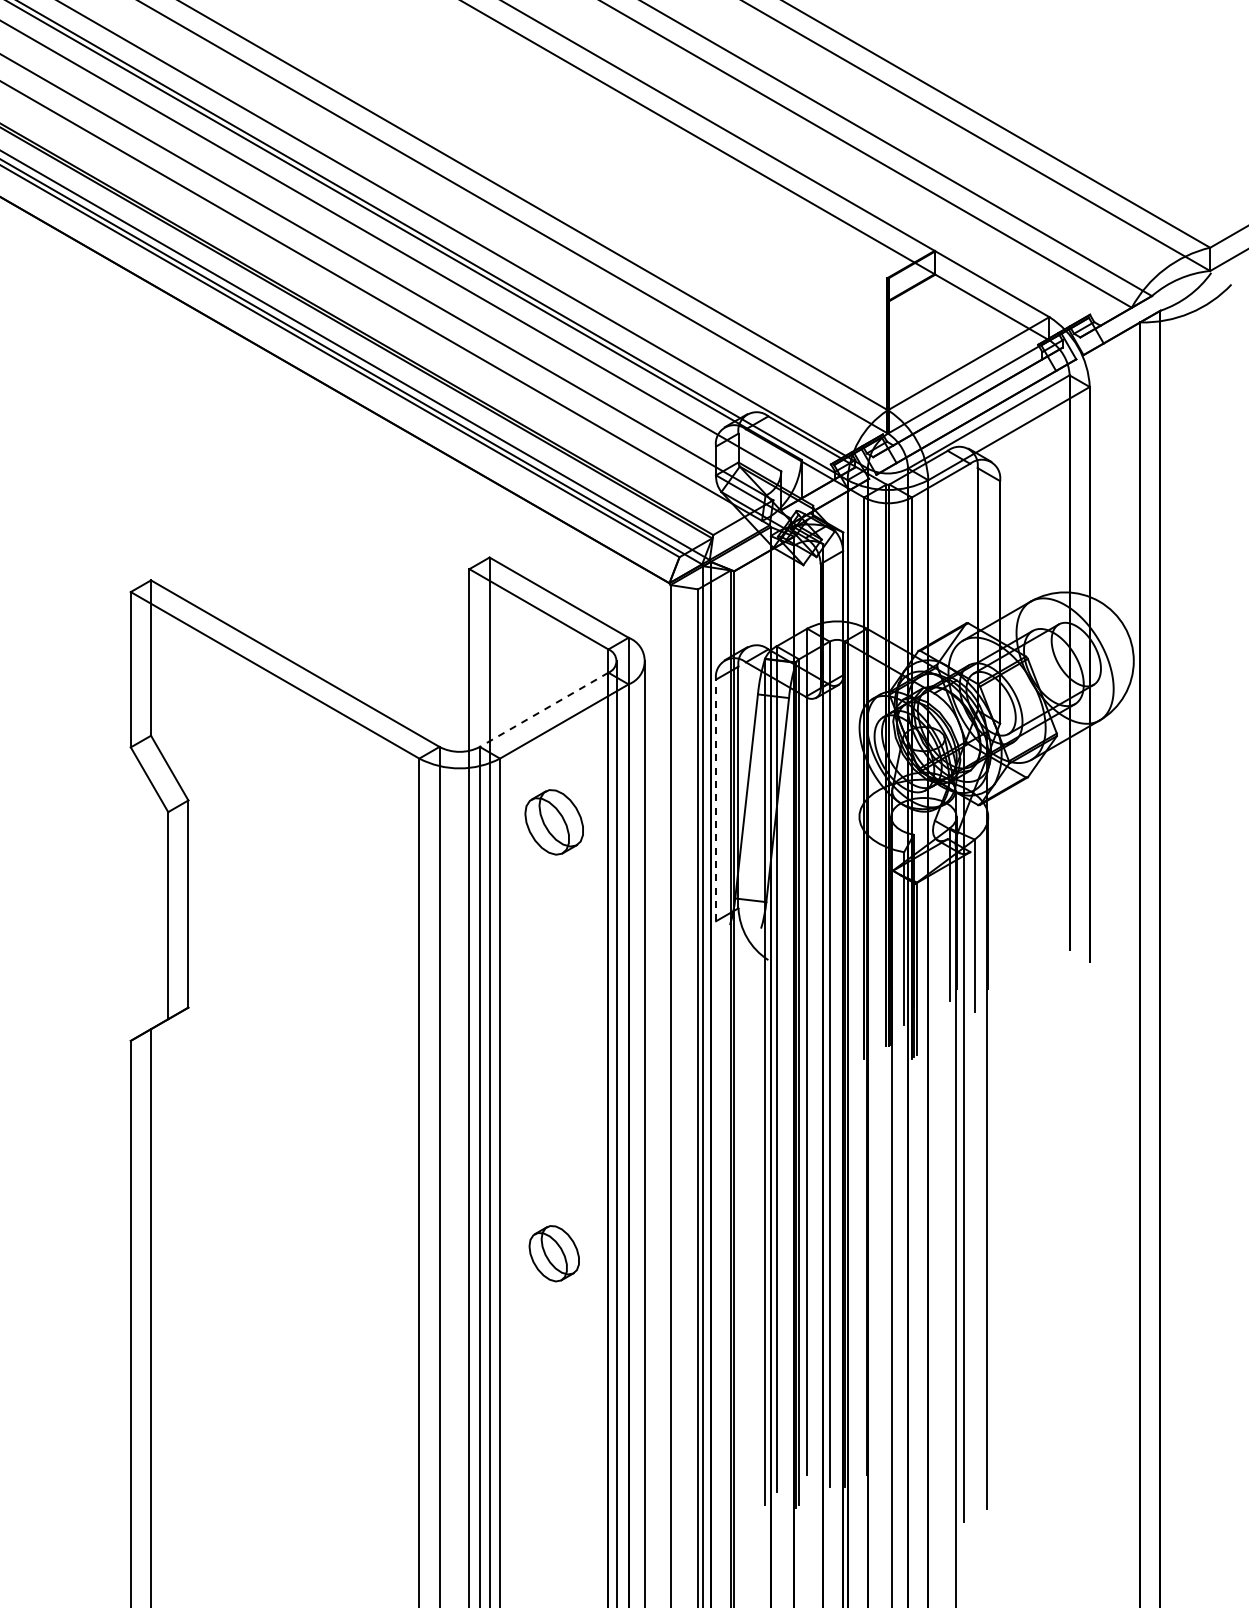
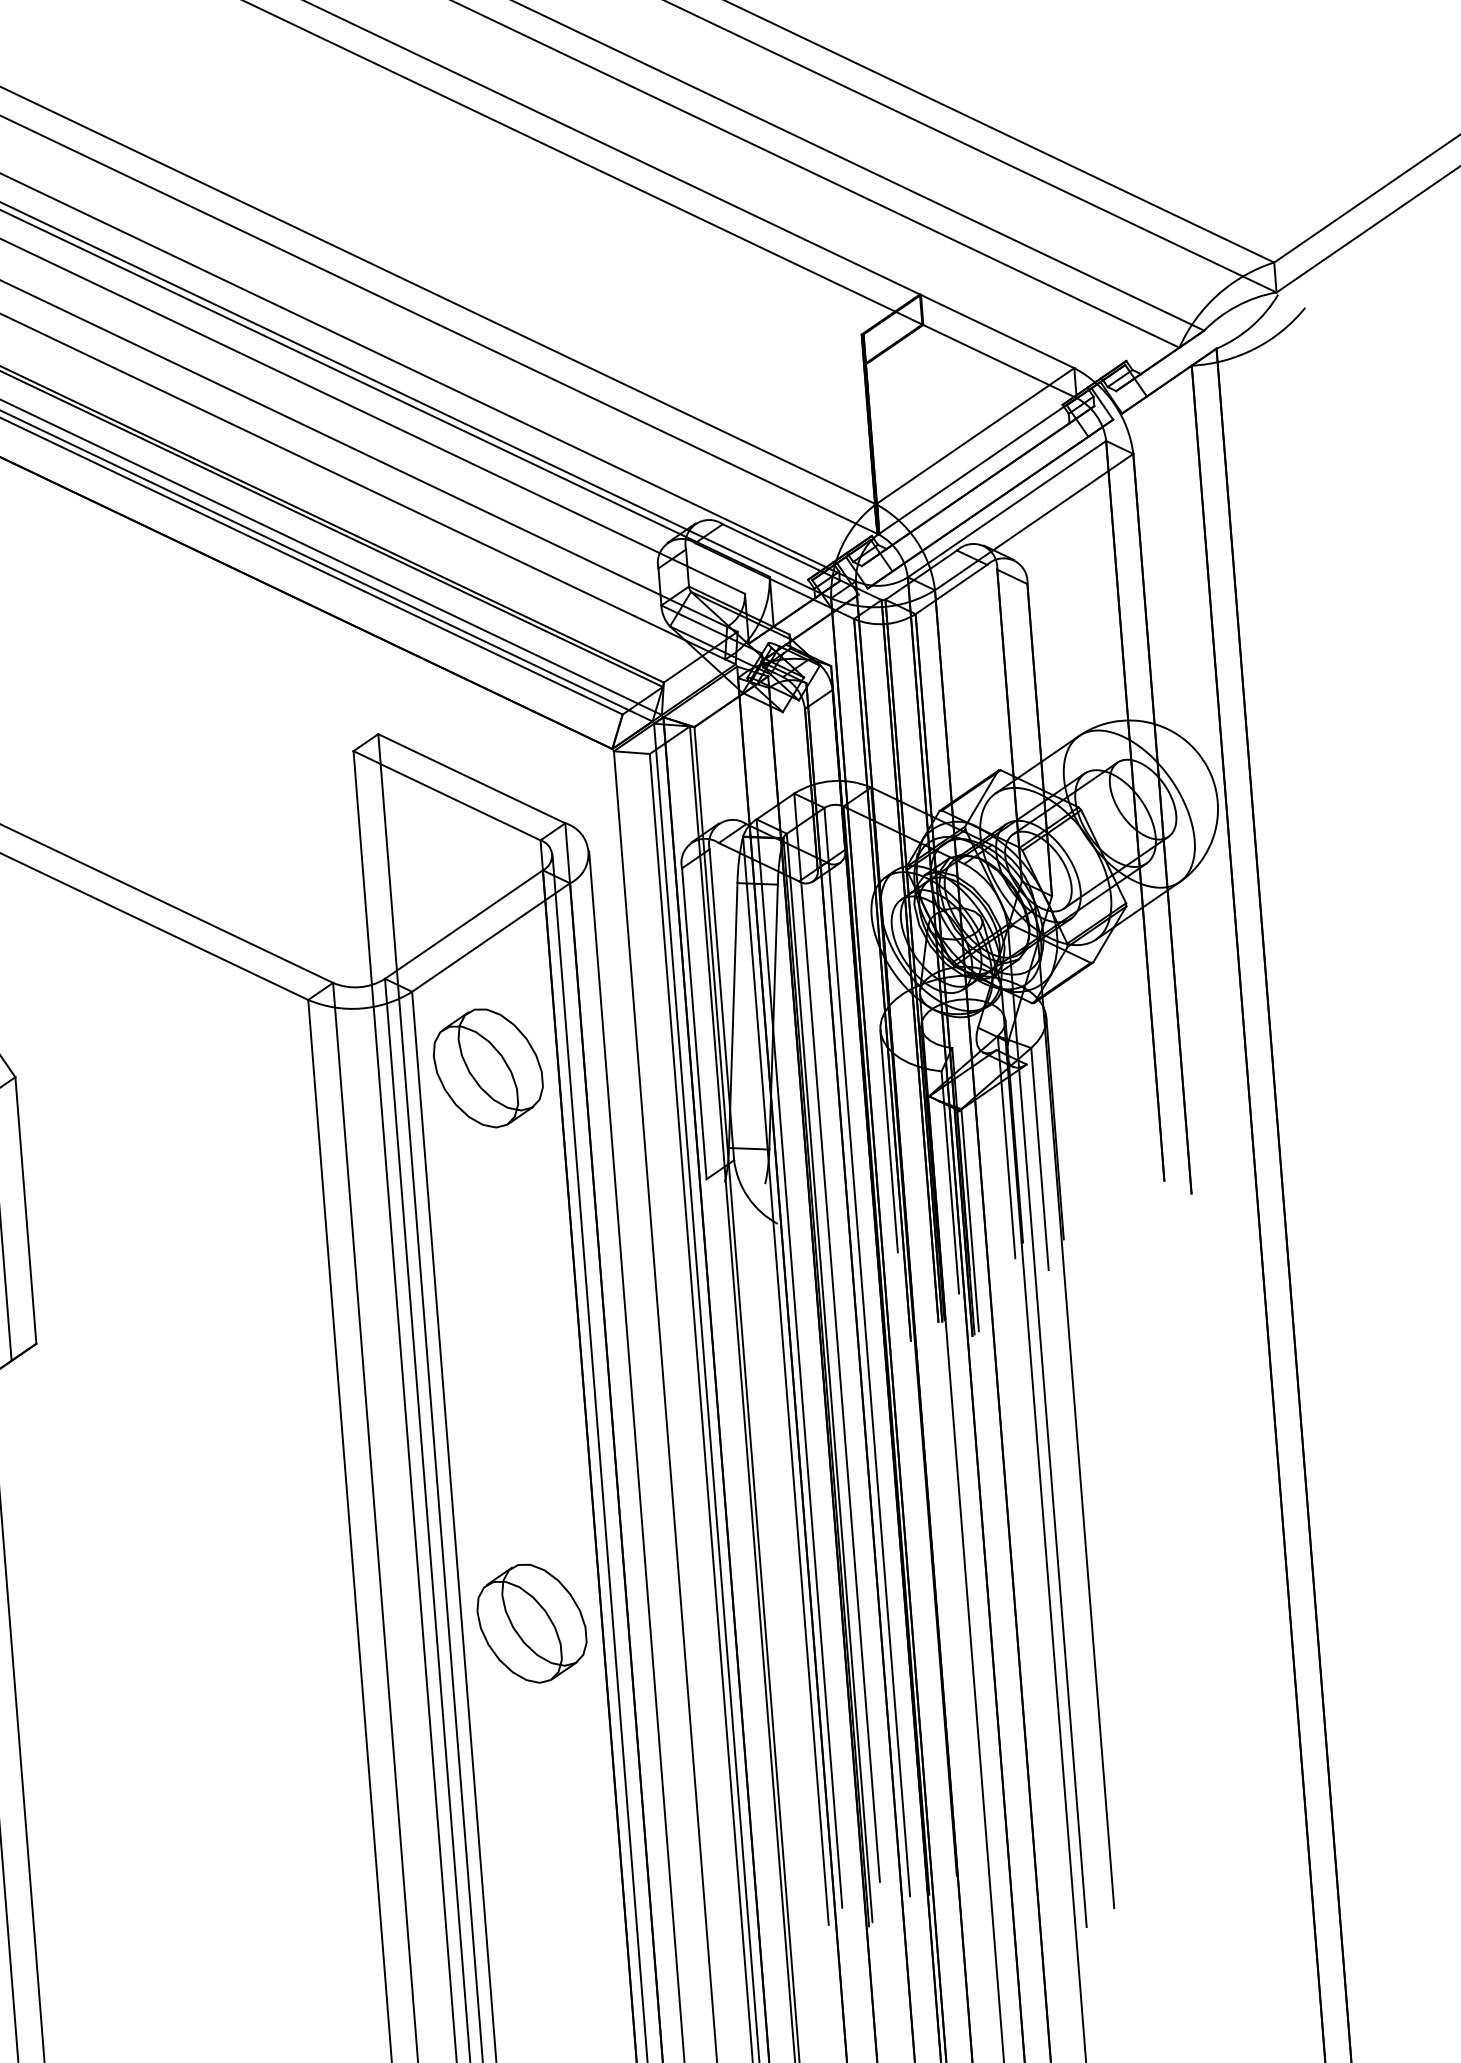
line: (543, 710) -> (463, 925), dashed -> solid
line: (716, 800) -> (694, 1023), dashed -> solid
part: (554, 822) -> (488, 1068), size x1.43
line: (859, 902) -> (889, 1140), added
part: (554, 1253) -> (532, 1623), size x1.67

